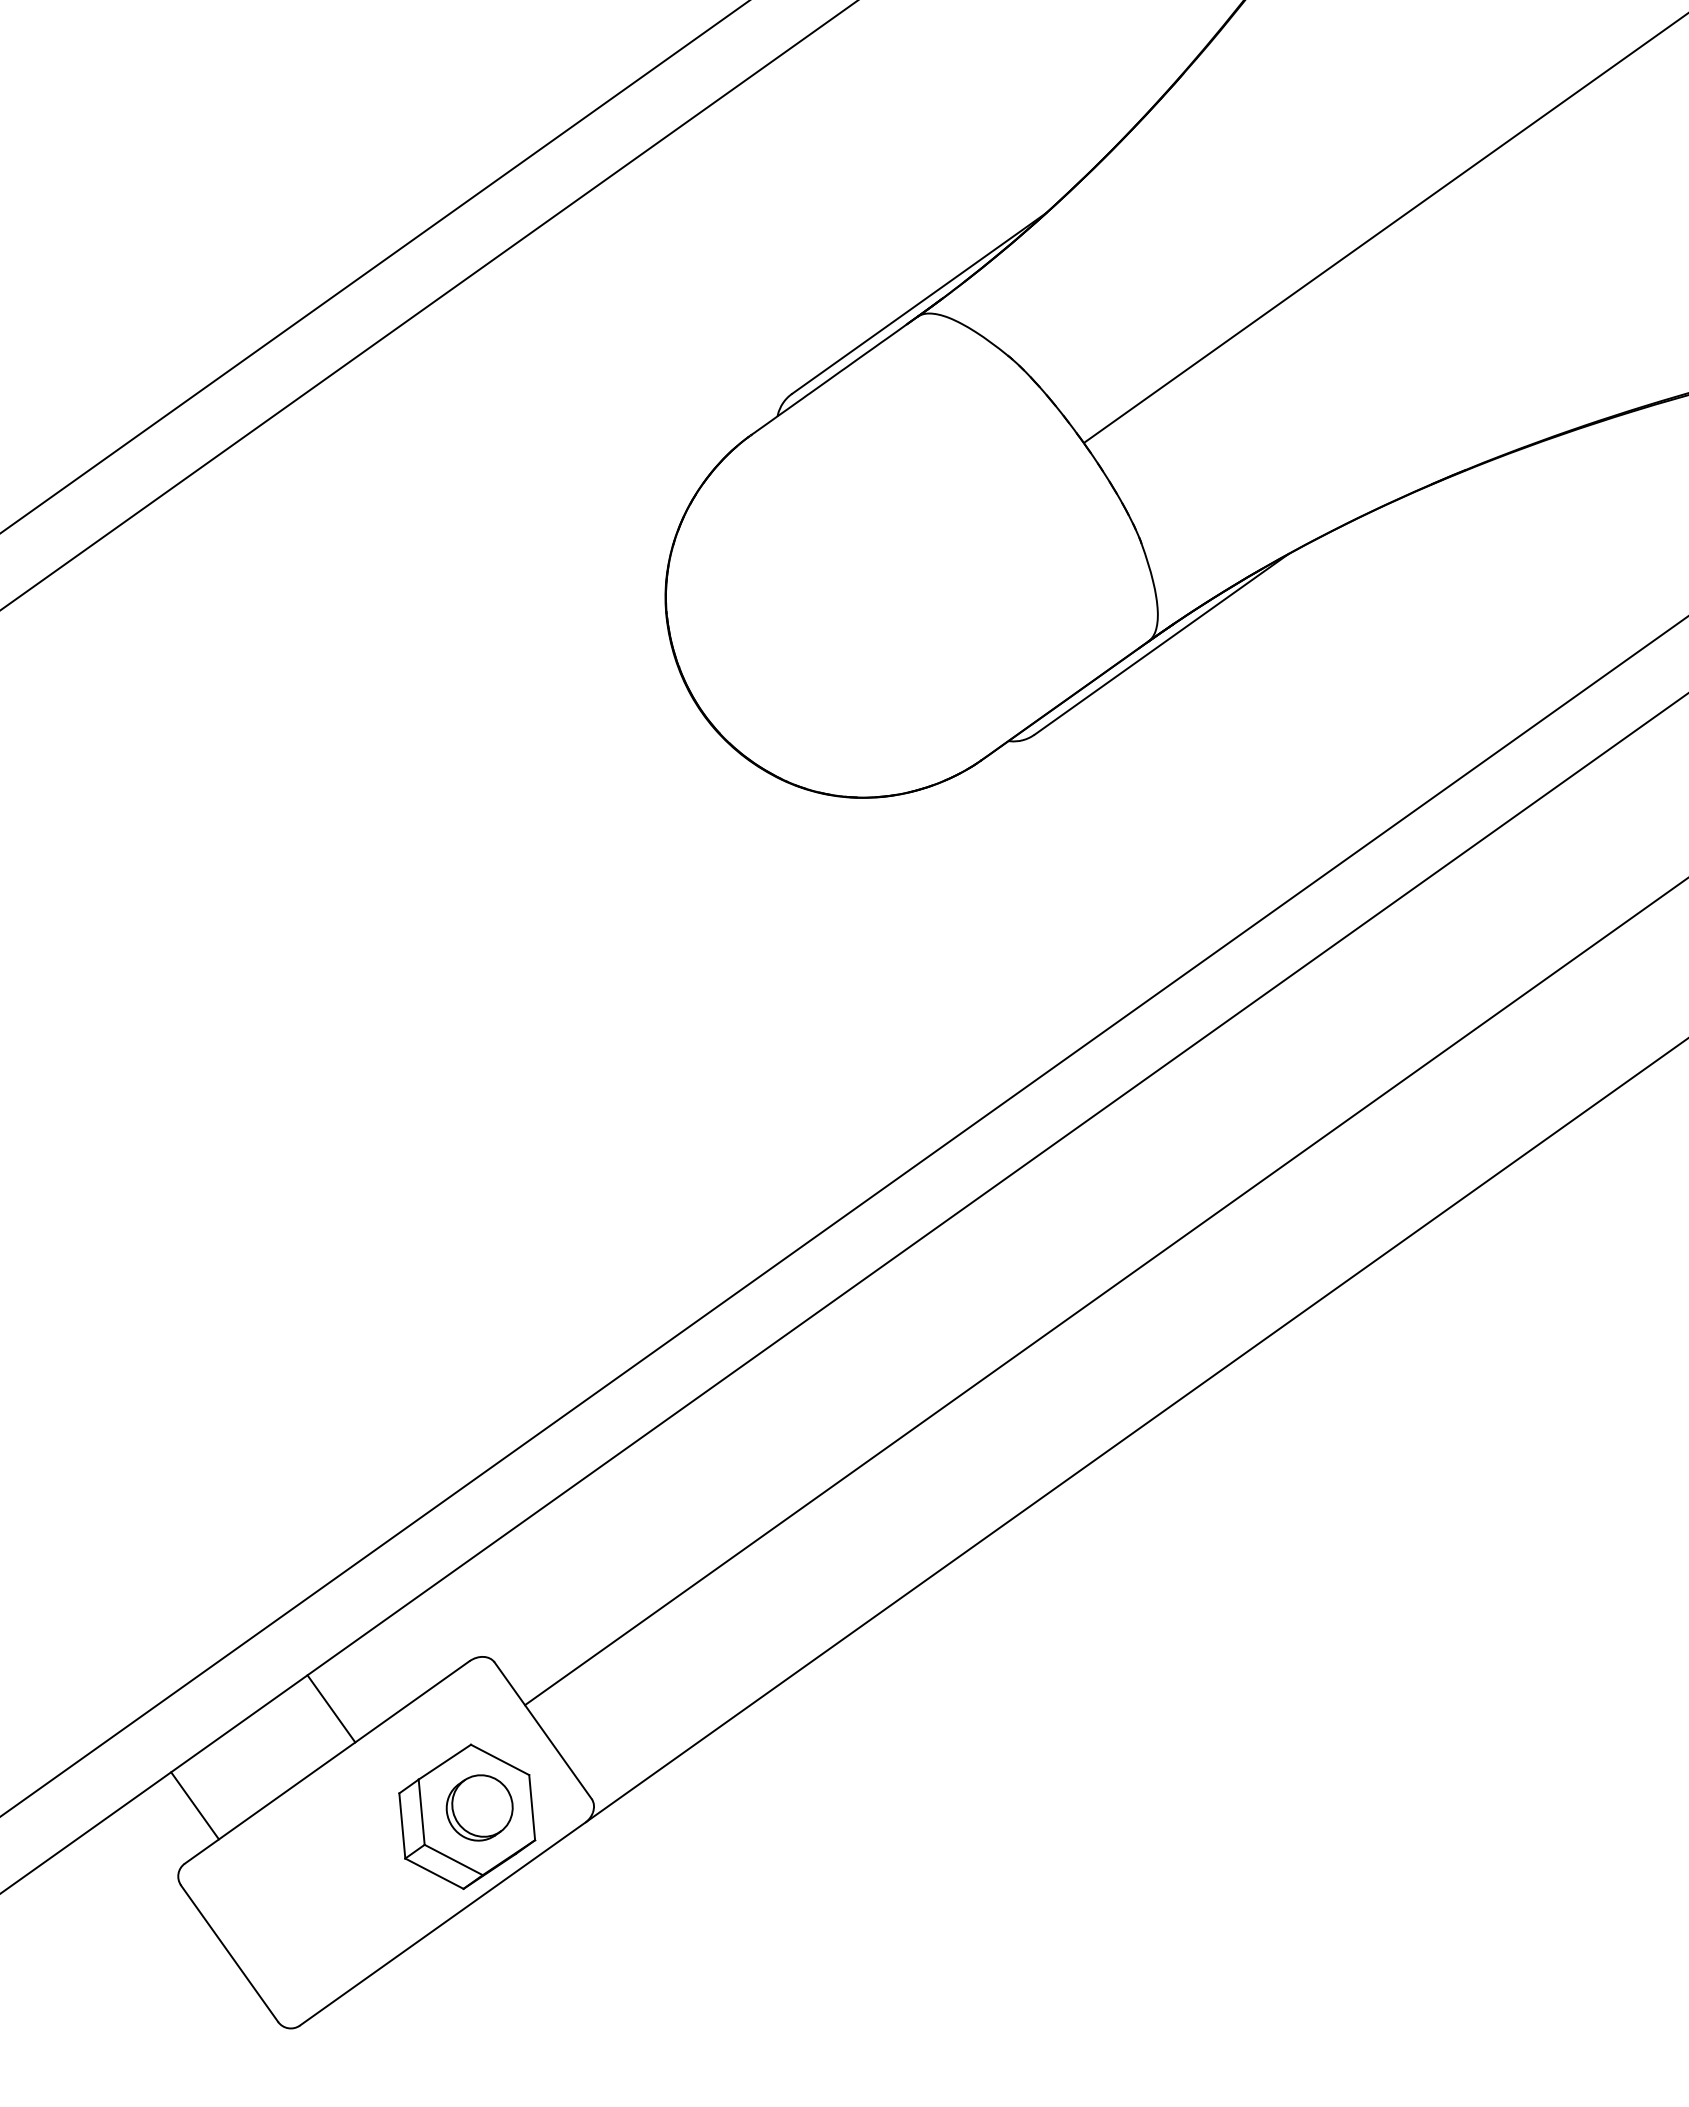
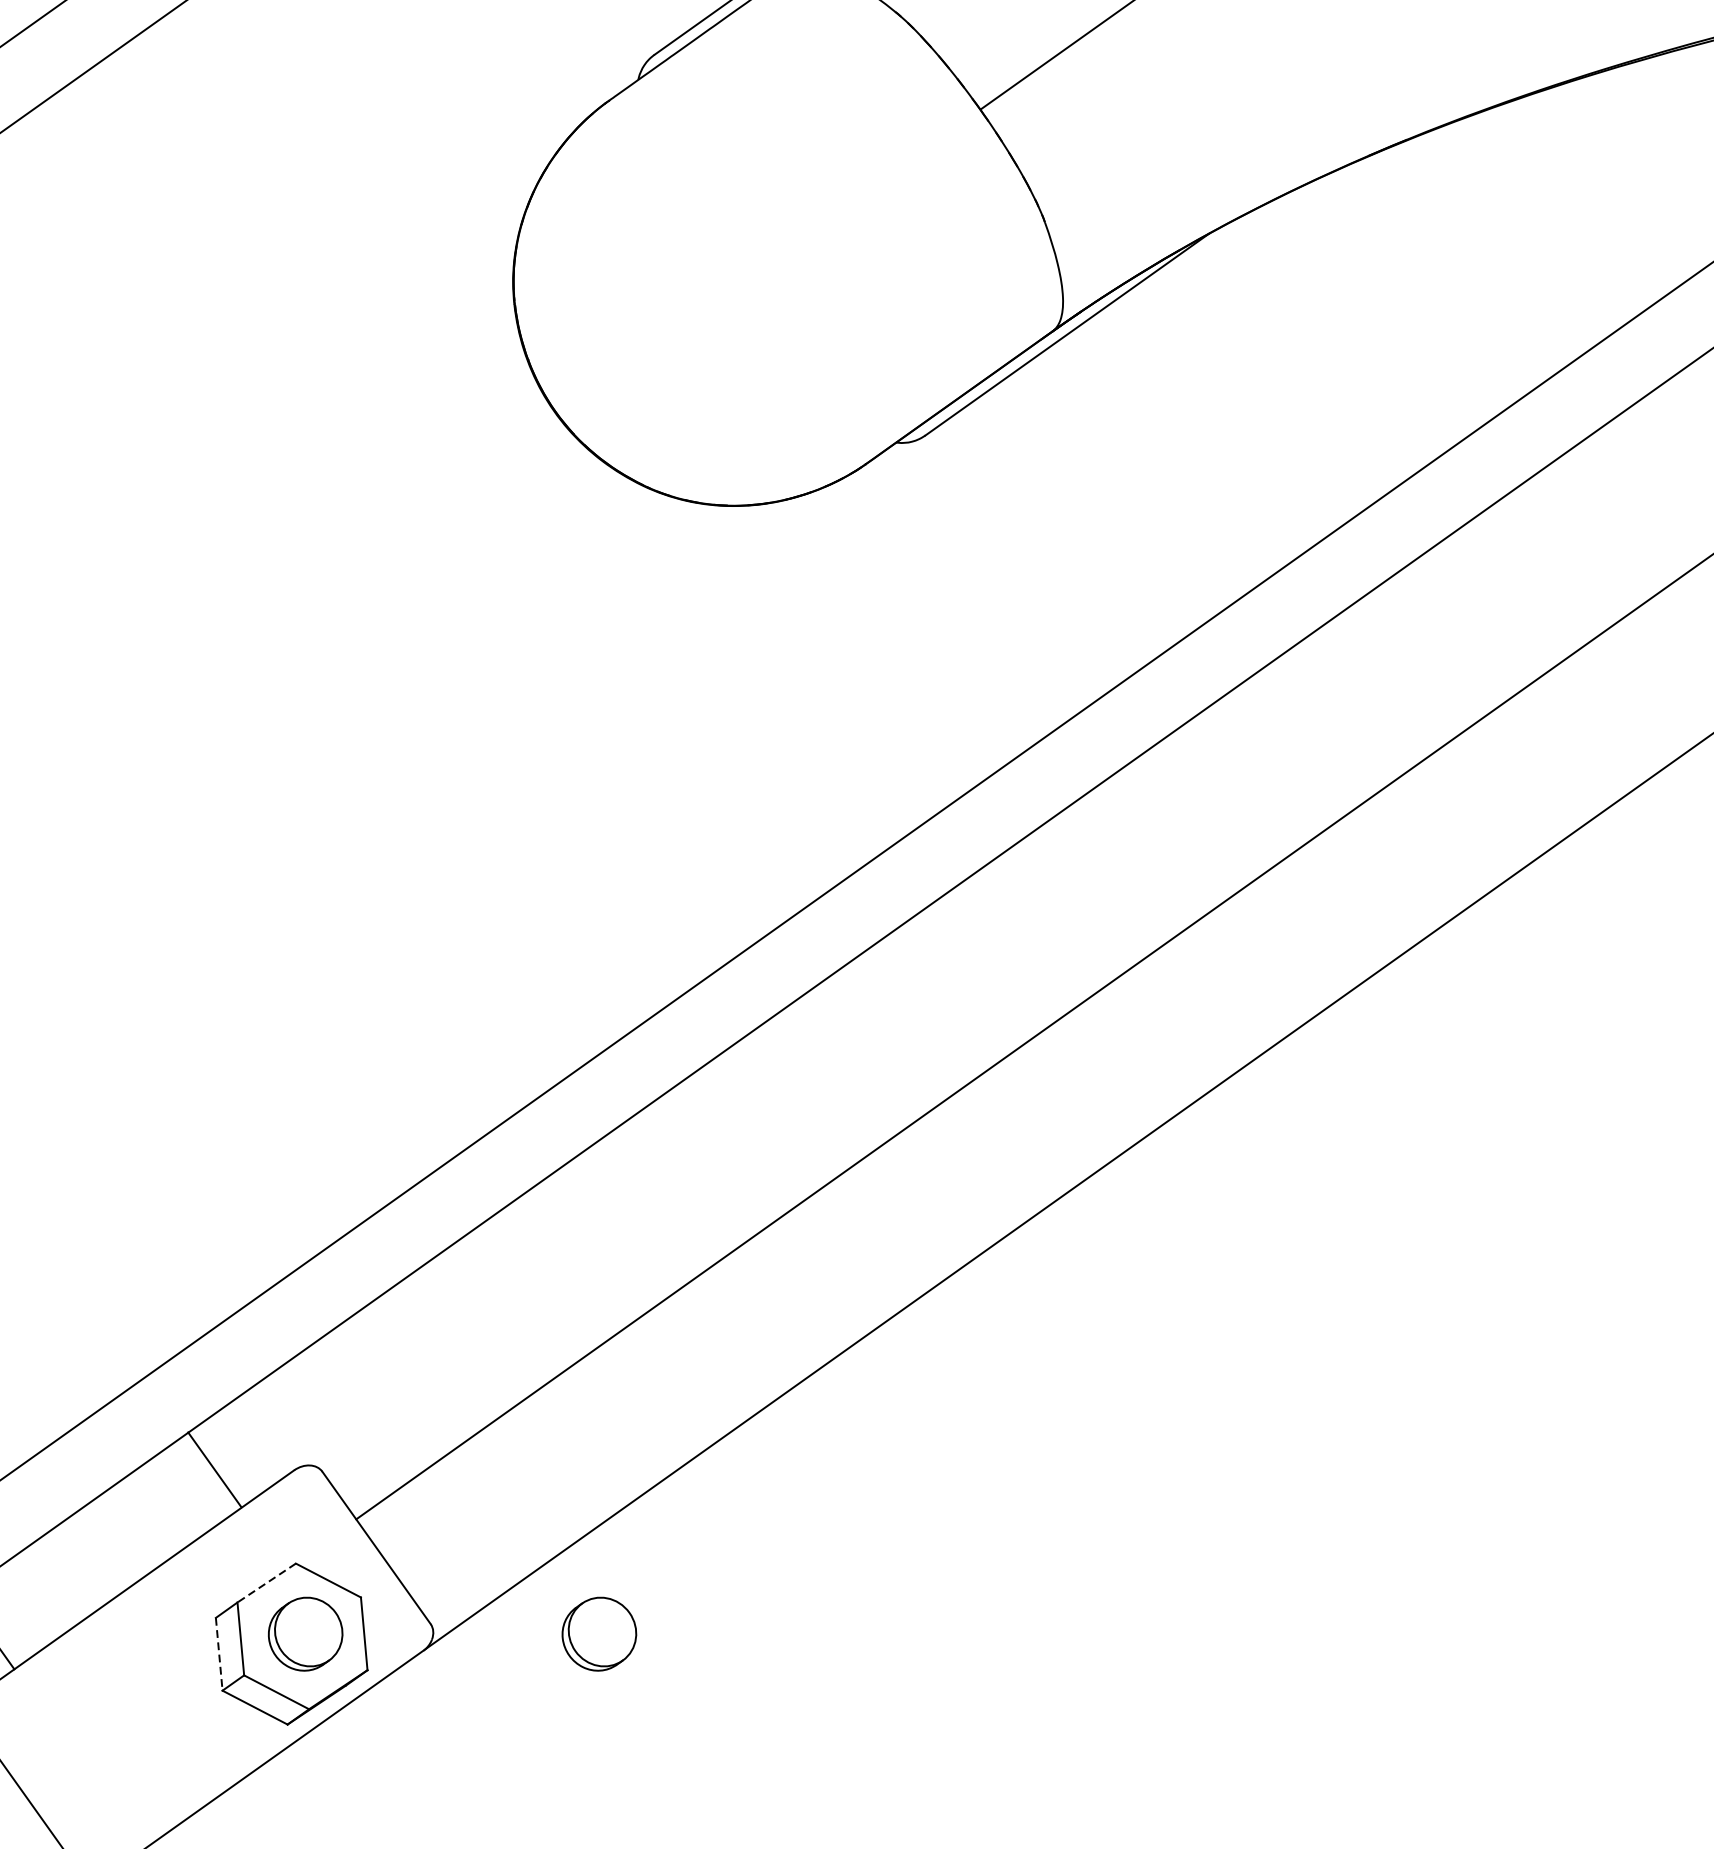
line: (331, 1708) -> (214, 1469), moved
line: (444, 1762) -> (266, 1583), solid -> dashed
part: (742, 1807) -> (599, 1633), added
line: (402, 1825) -> (219, 1653), solid -> dashed

